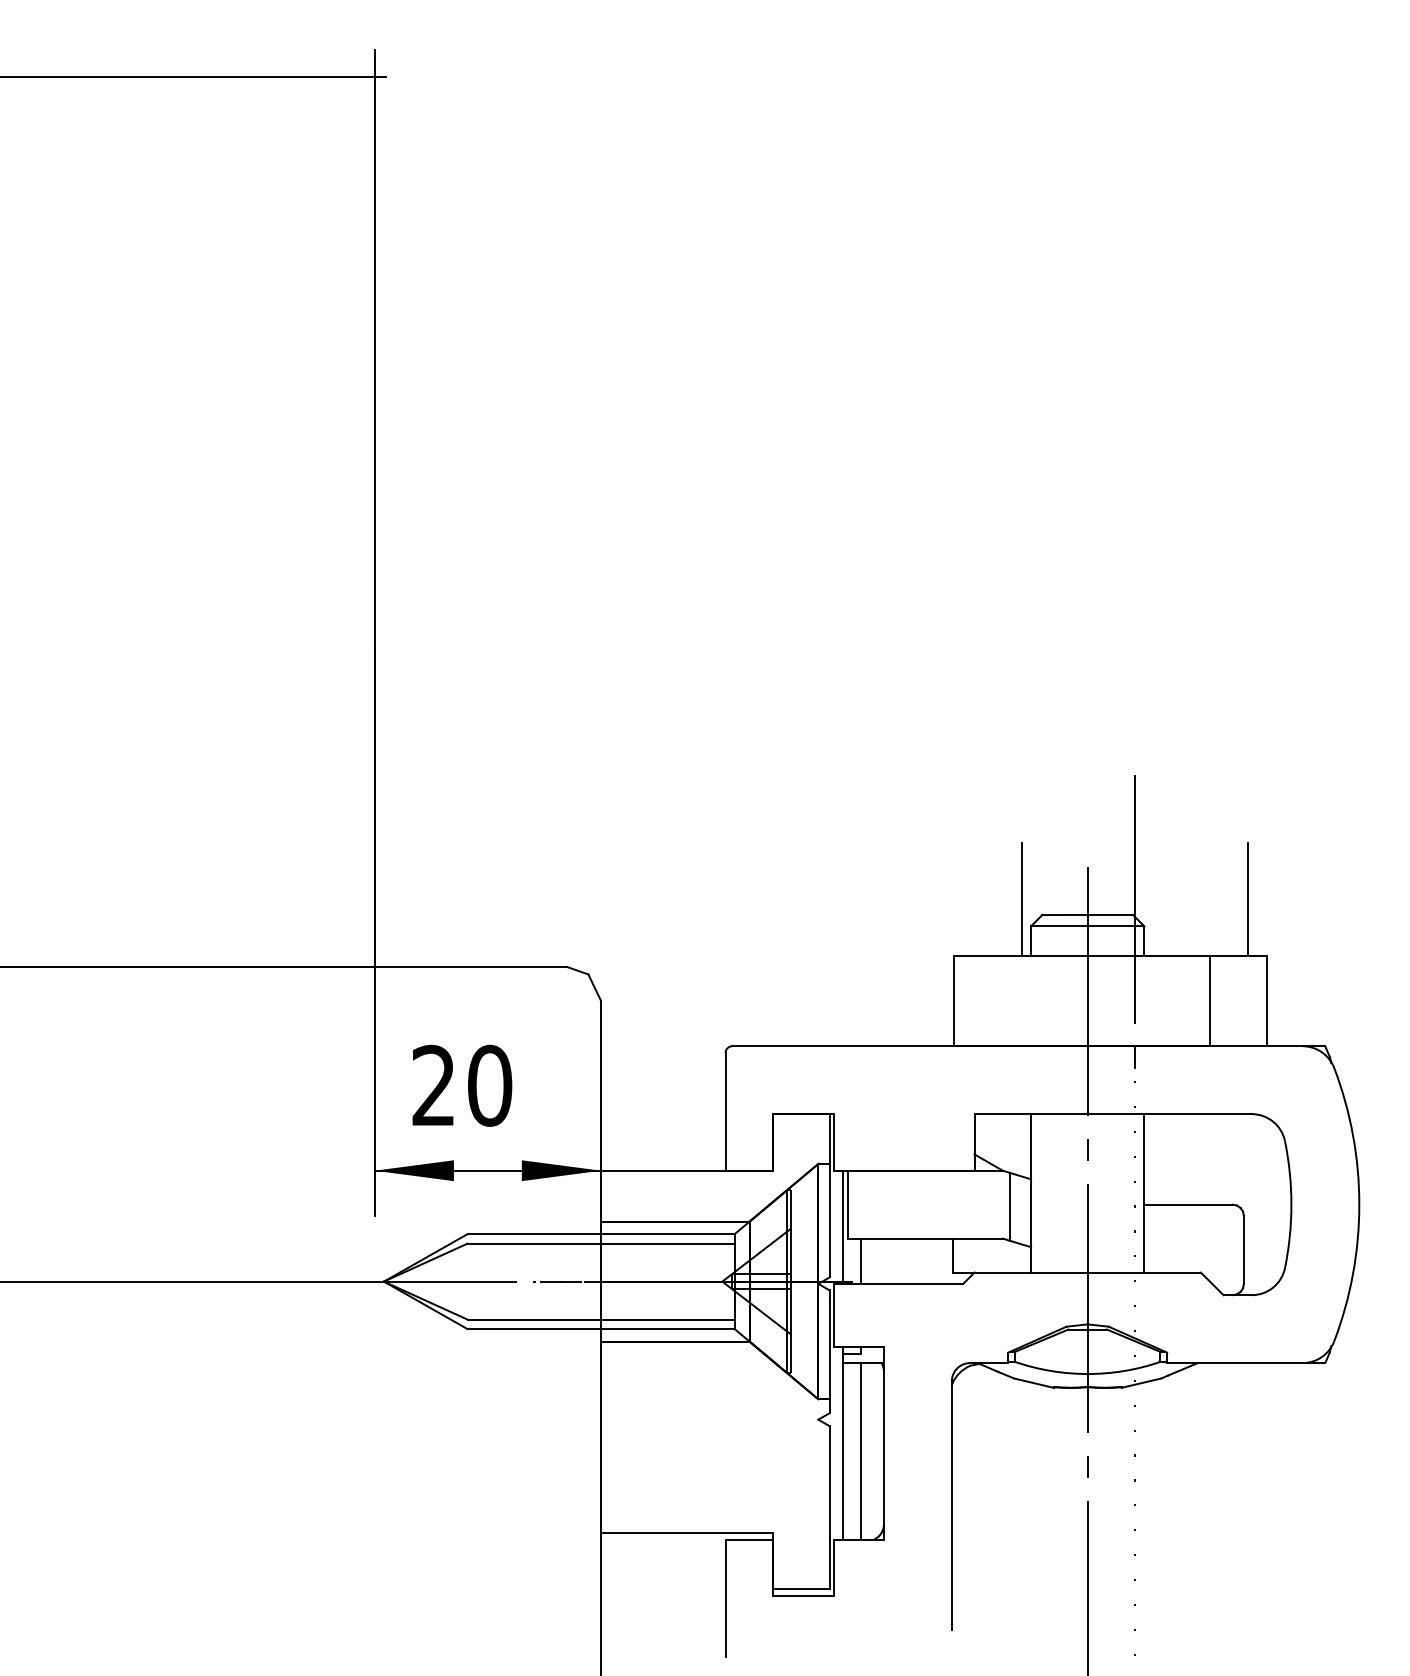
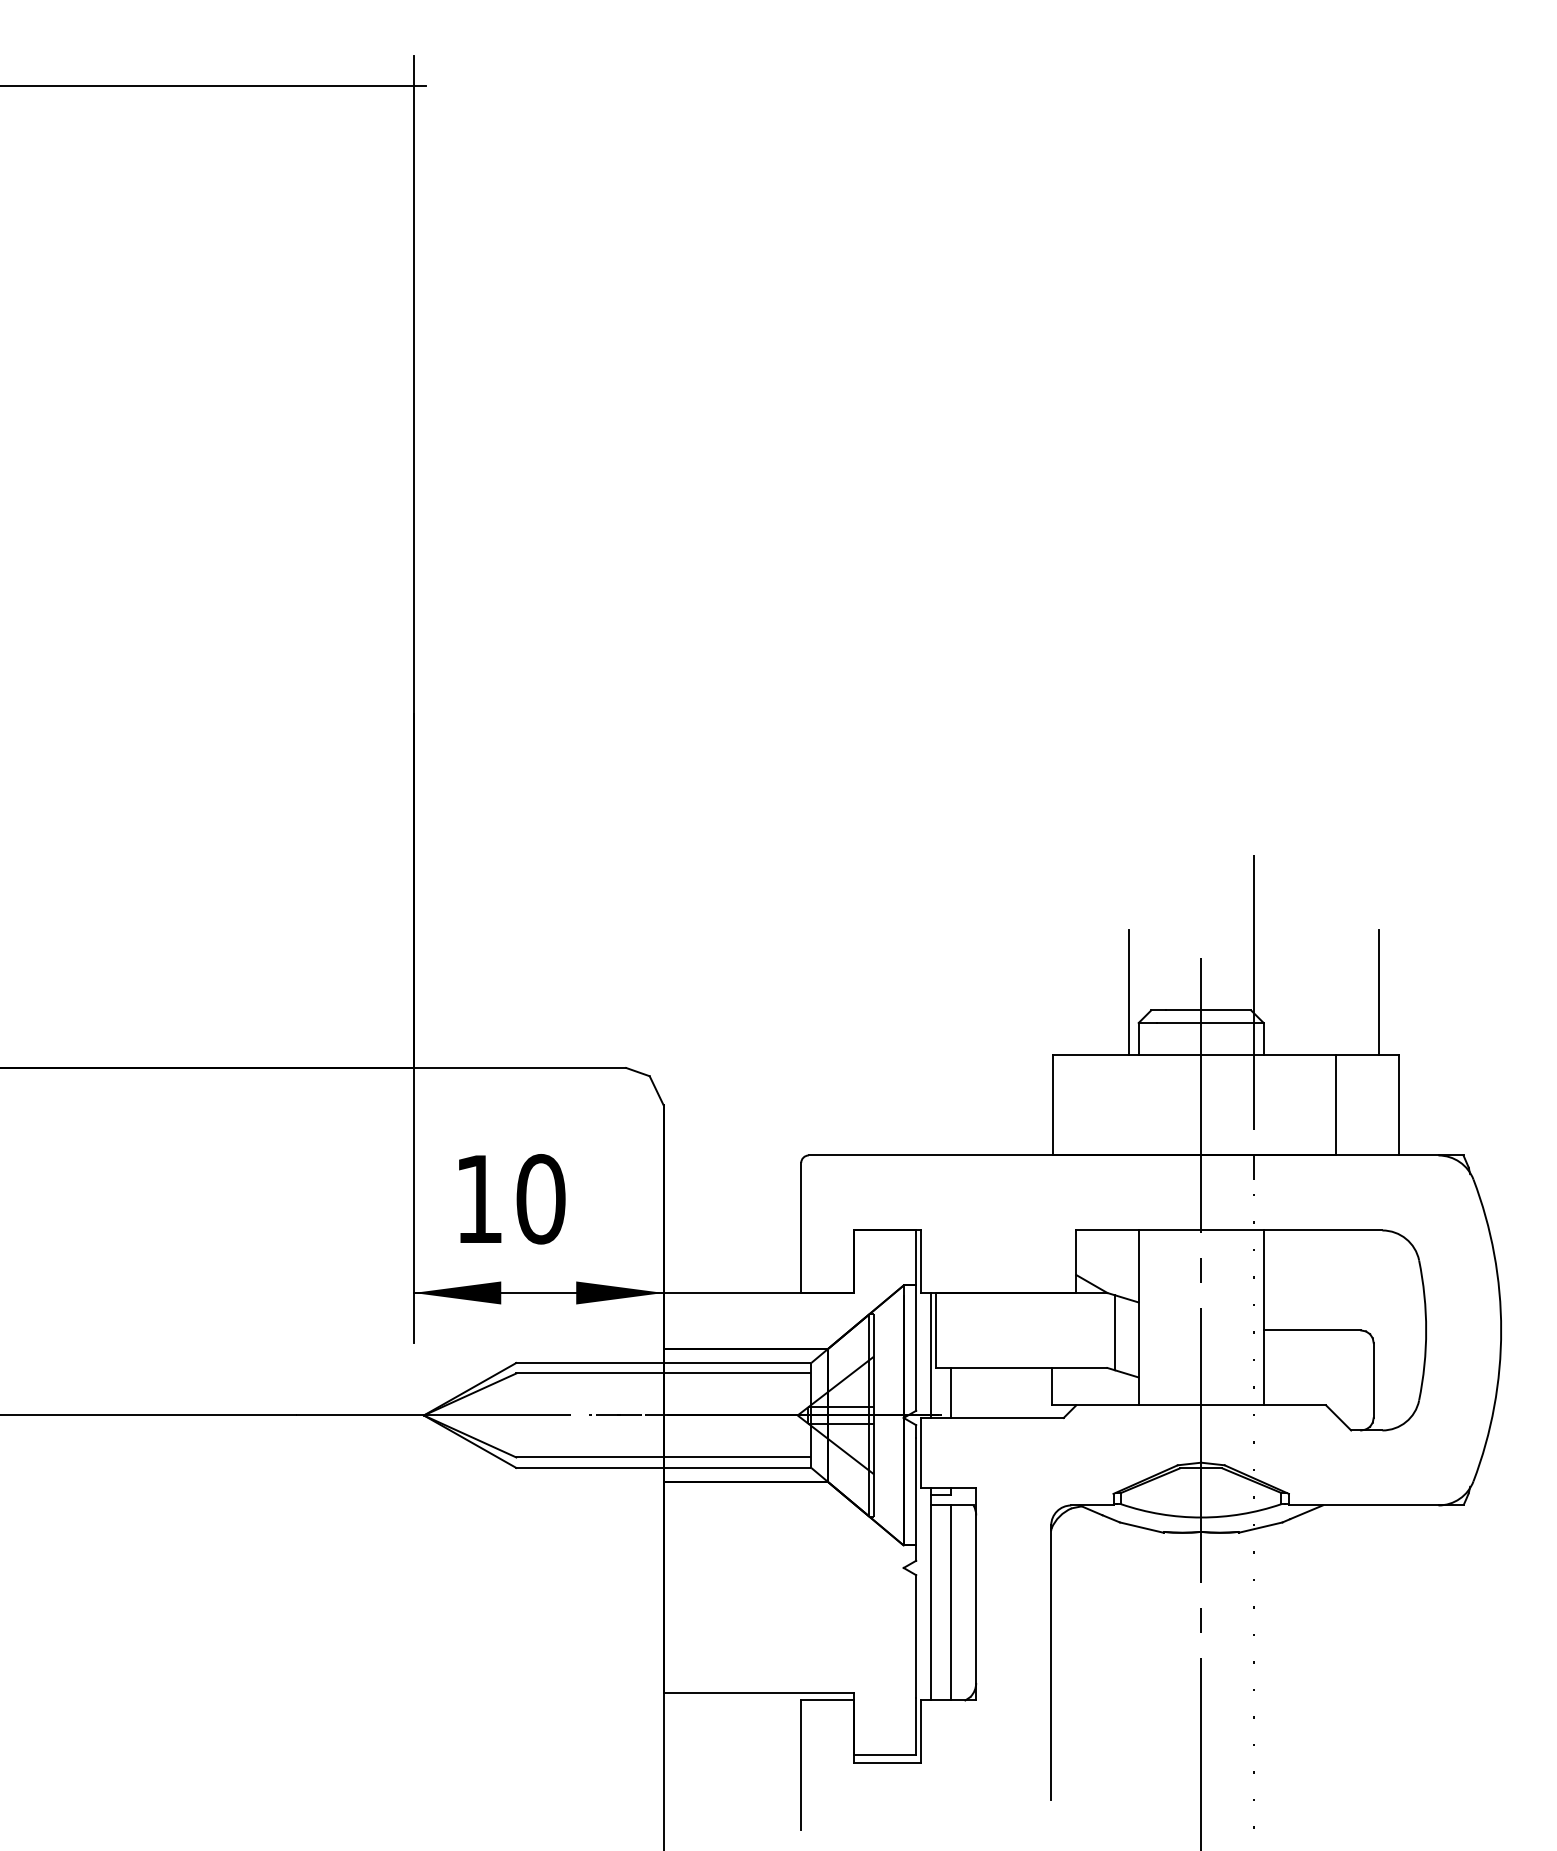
text: (433, 1085) -> (478, 1198), 20 -> 10

